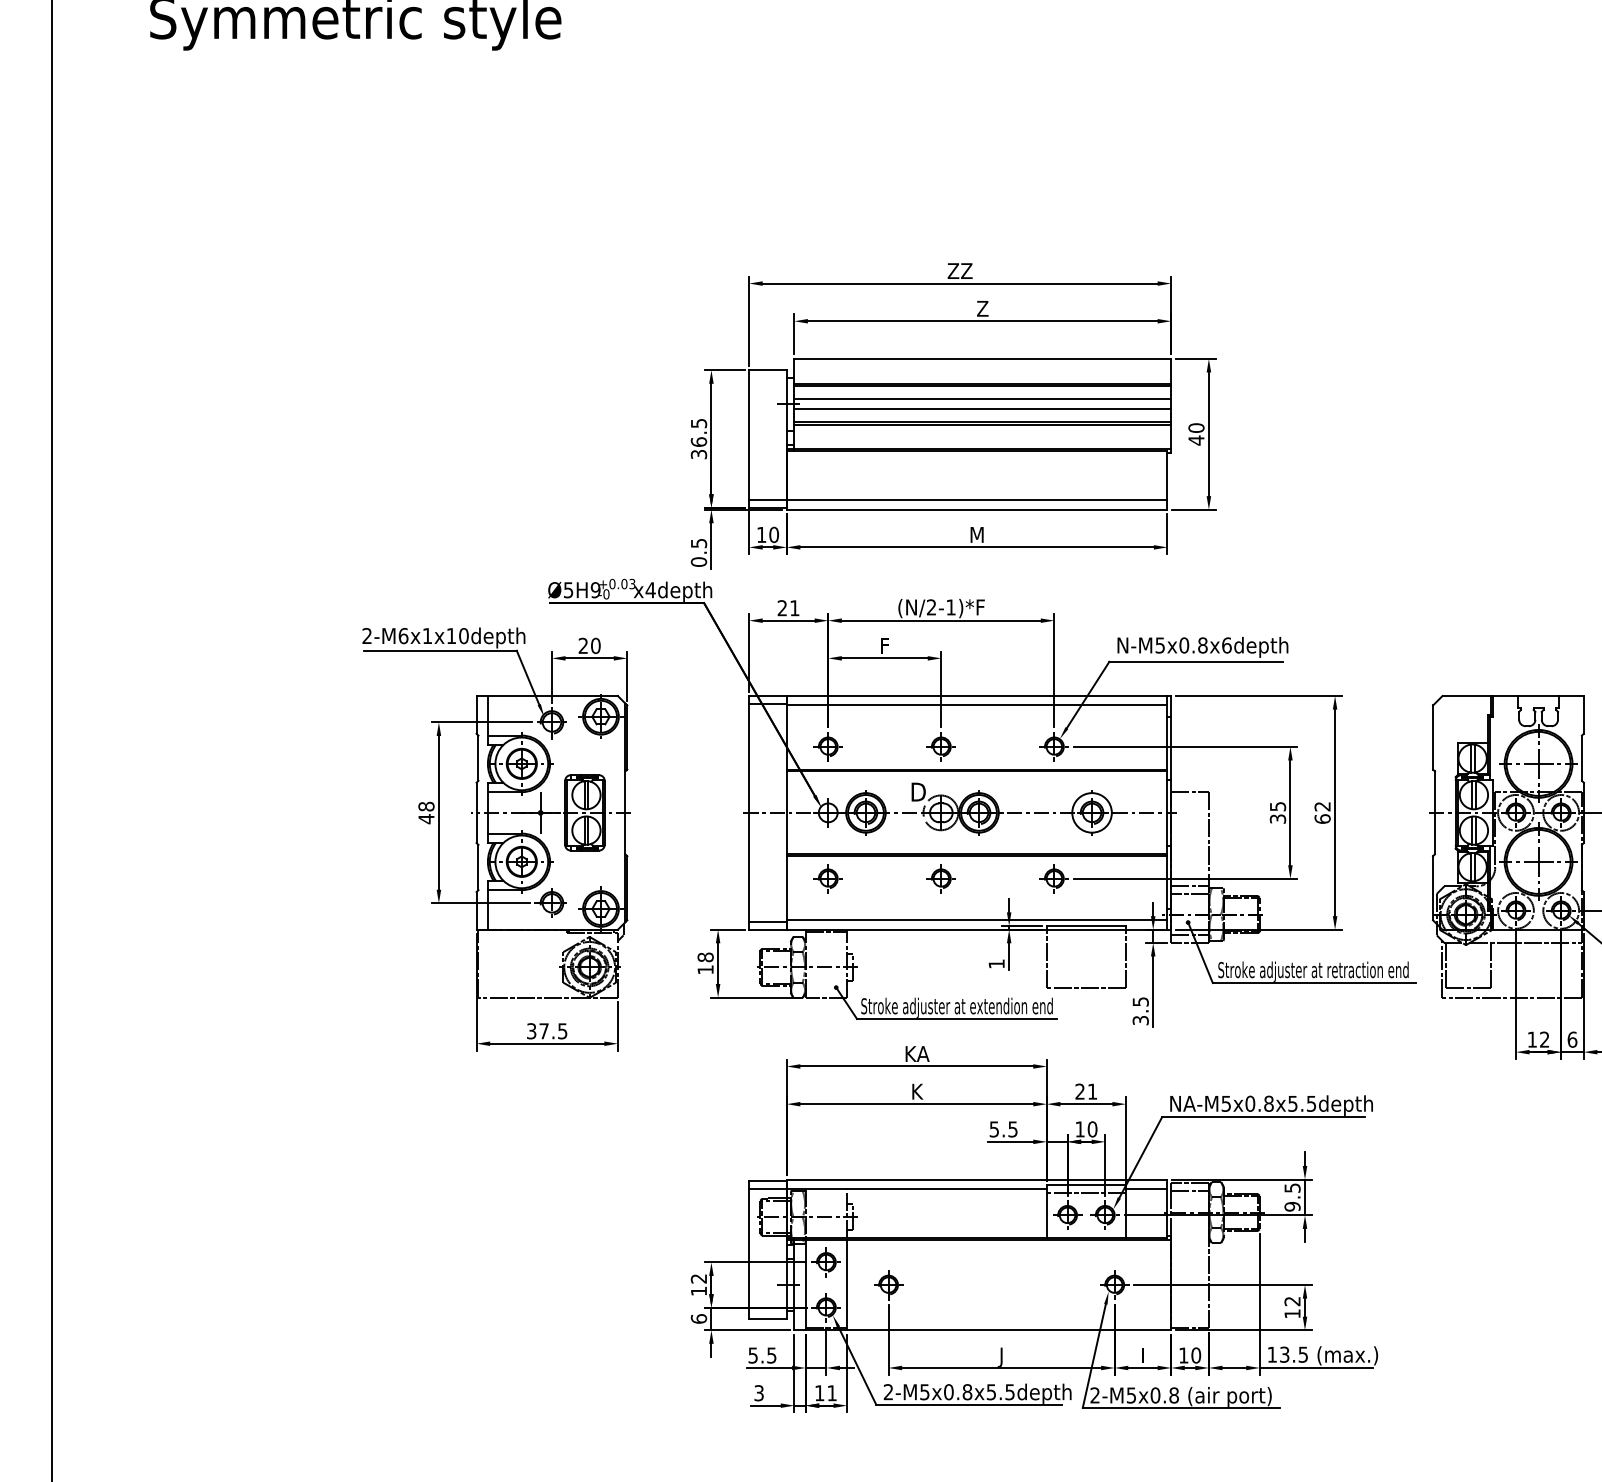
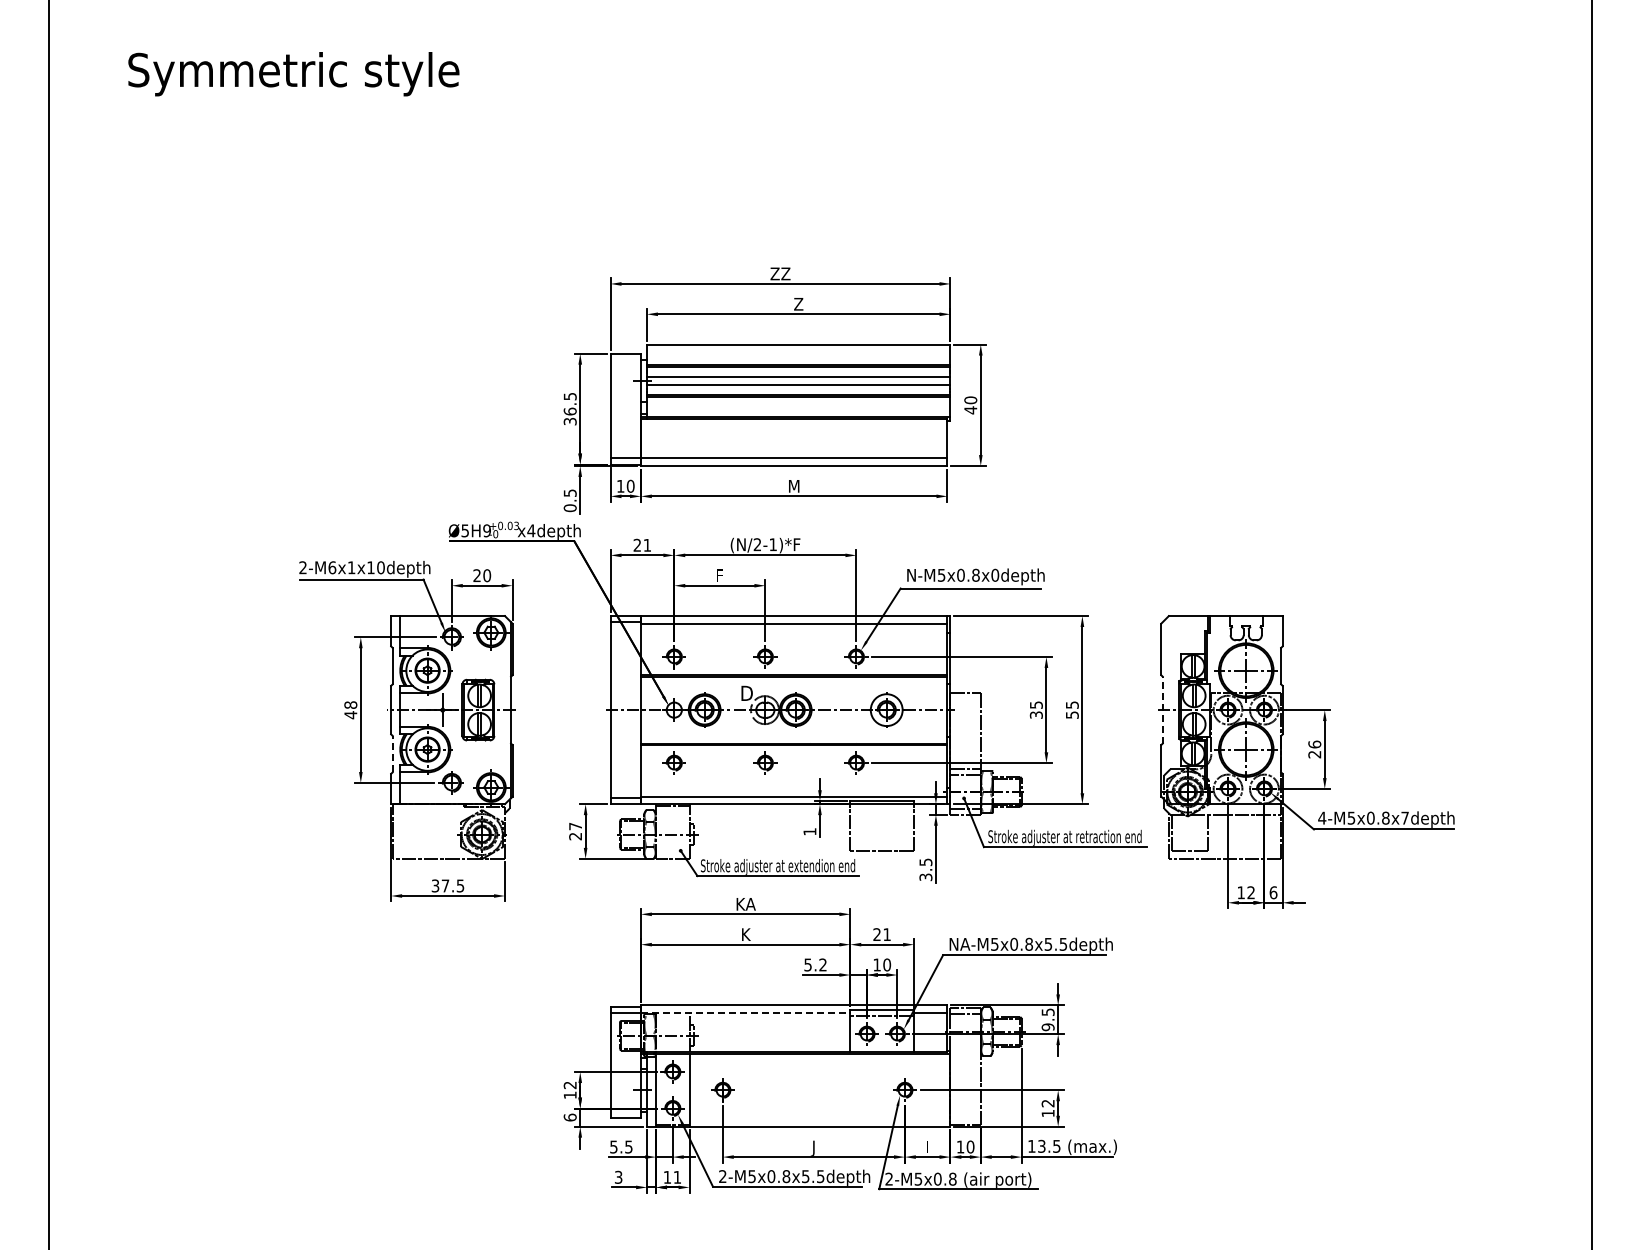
text: (1227, 644) -> (995, 574), N-M5x0.8x6depth -> N-M5x0.8x0depth
text: (1321, 812) -> (1071, 709), 62 -> 55
line: (1434, 812) -> (1162, 709), solid -> dashed
line: (478, 866) -> (392, 753), solid -> dashed
text: (705, 963) -> (575, 831), 18 -> 27
text: (1012, 1128) -> (822, 964), 5.5 -> 5.2
line: (916, 1188) -> (745, 1012), solid -> dashed

